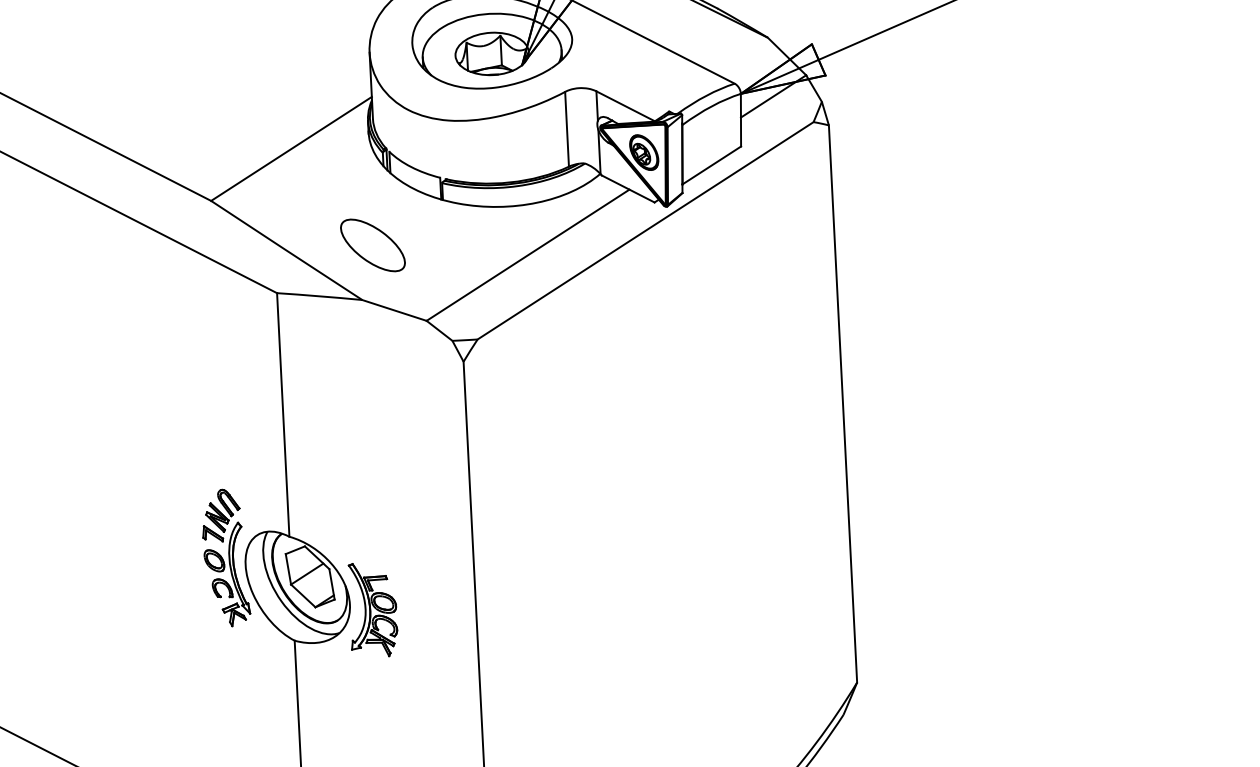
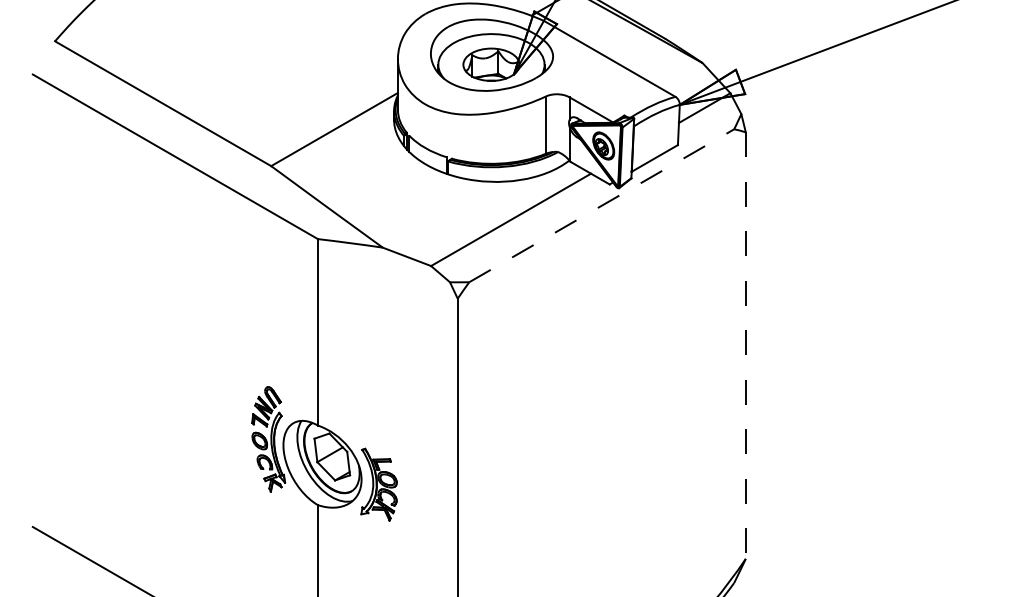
line: (645, 230) -> (601, 205), solid -> dashed
part: (372, 244) -> (392, 205), removed
line: (842, 405) -> (745, 346), solid -> dashed

